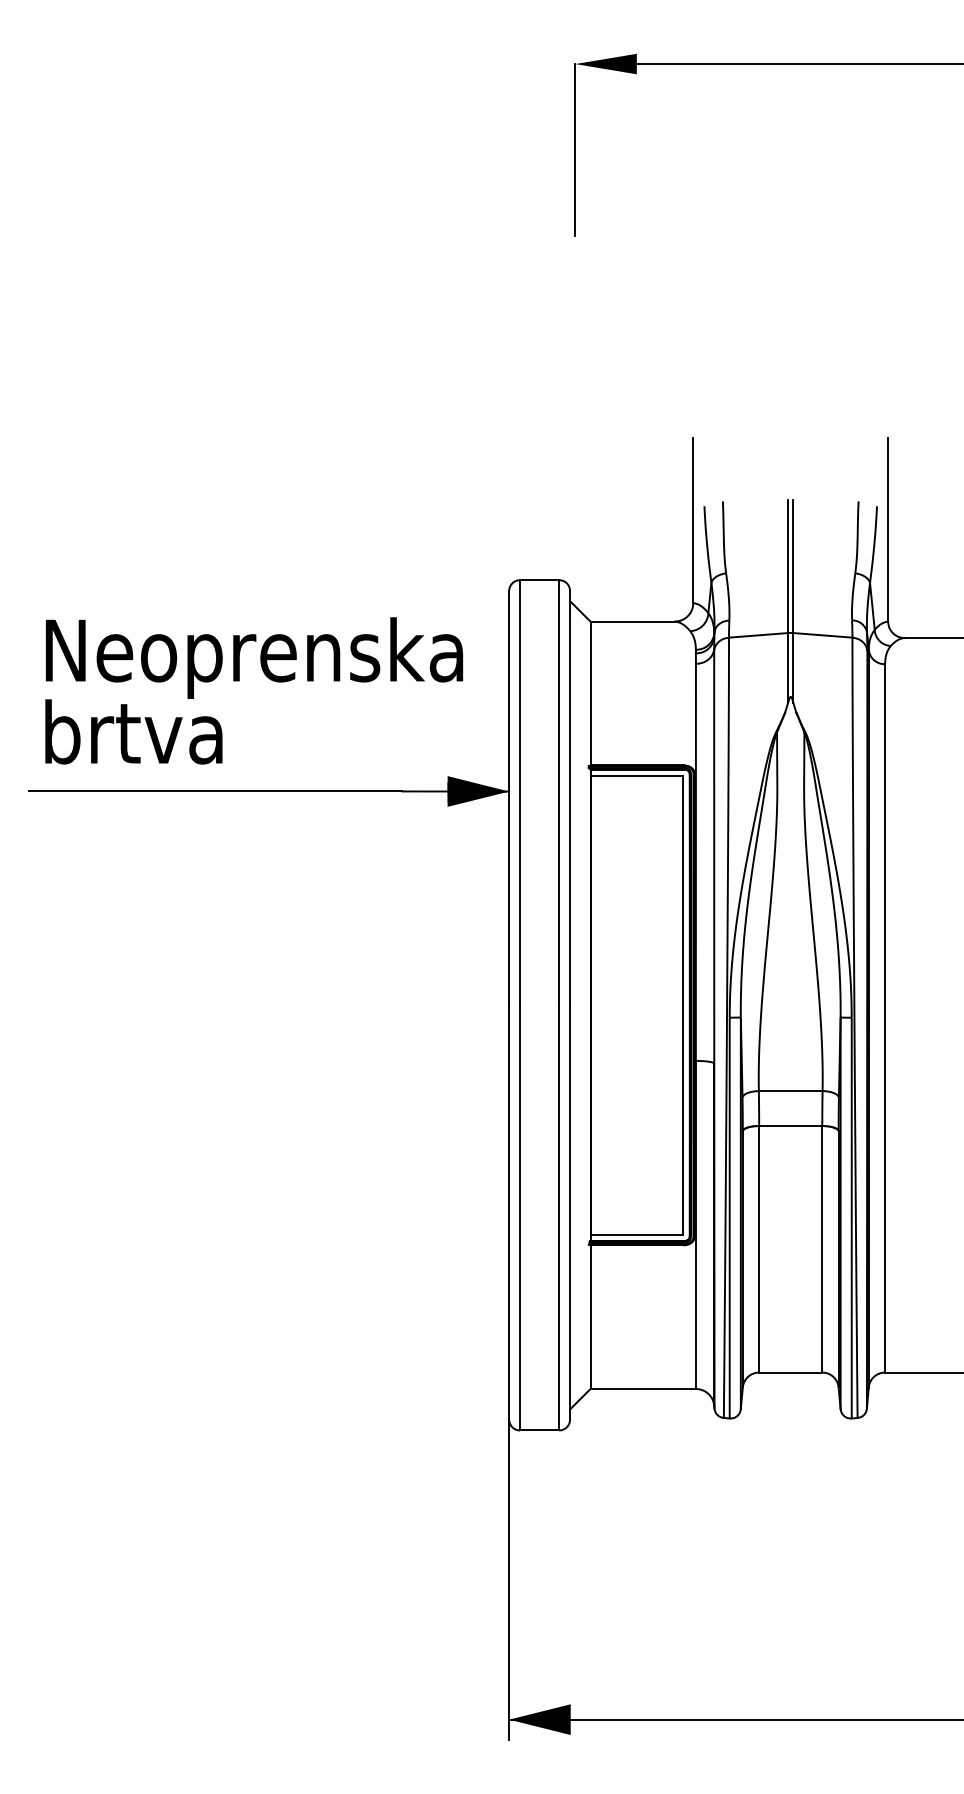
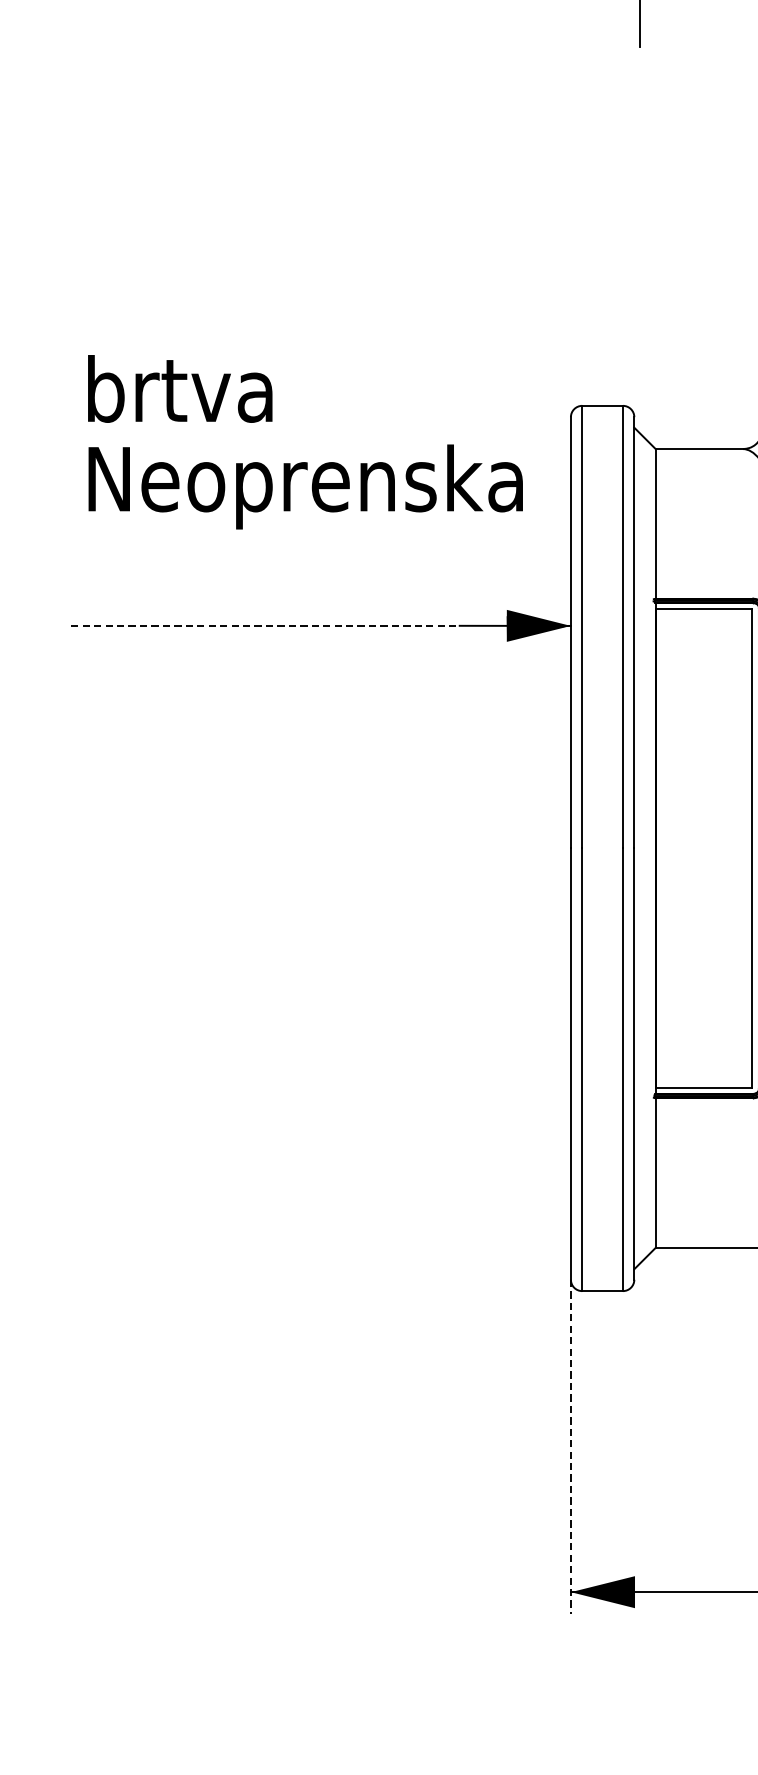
text: (133, 731) -> (179, 388), moved
line: (215, 791) -> (265, 625), solid -> dashed
line: (509, 1580) -> (571, 1447), solid -> dashed

